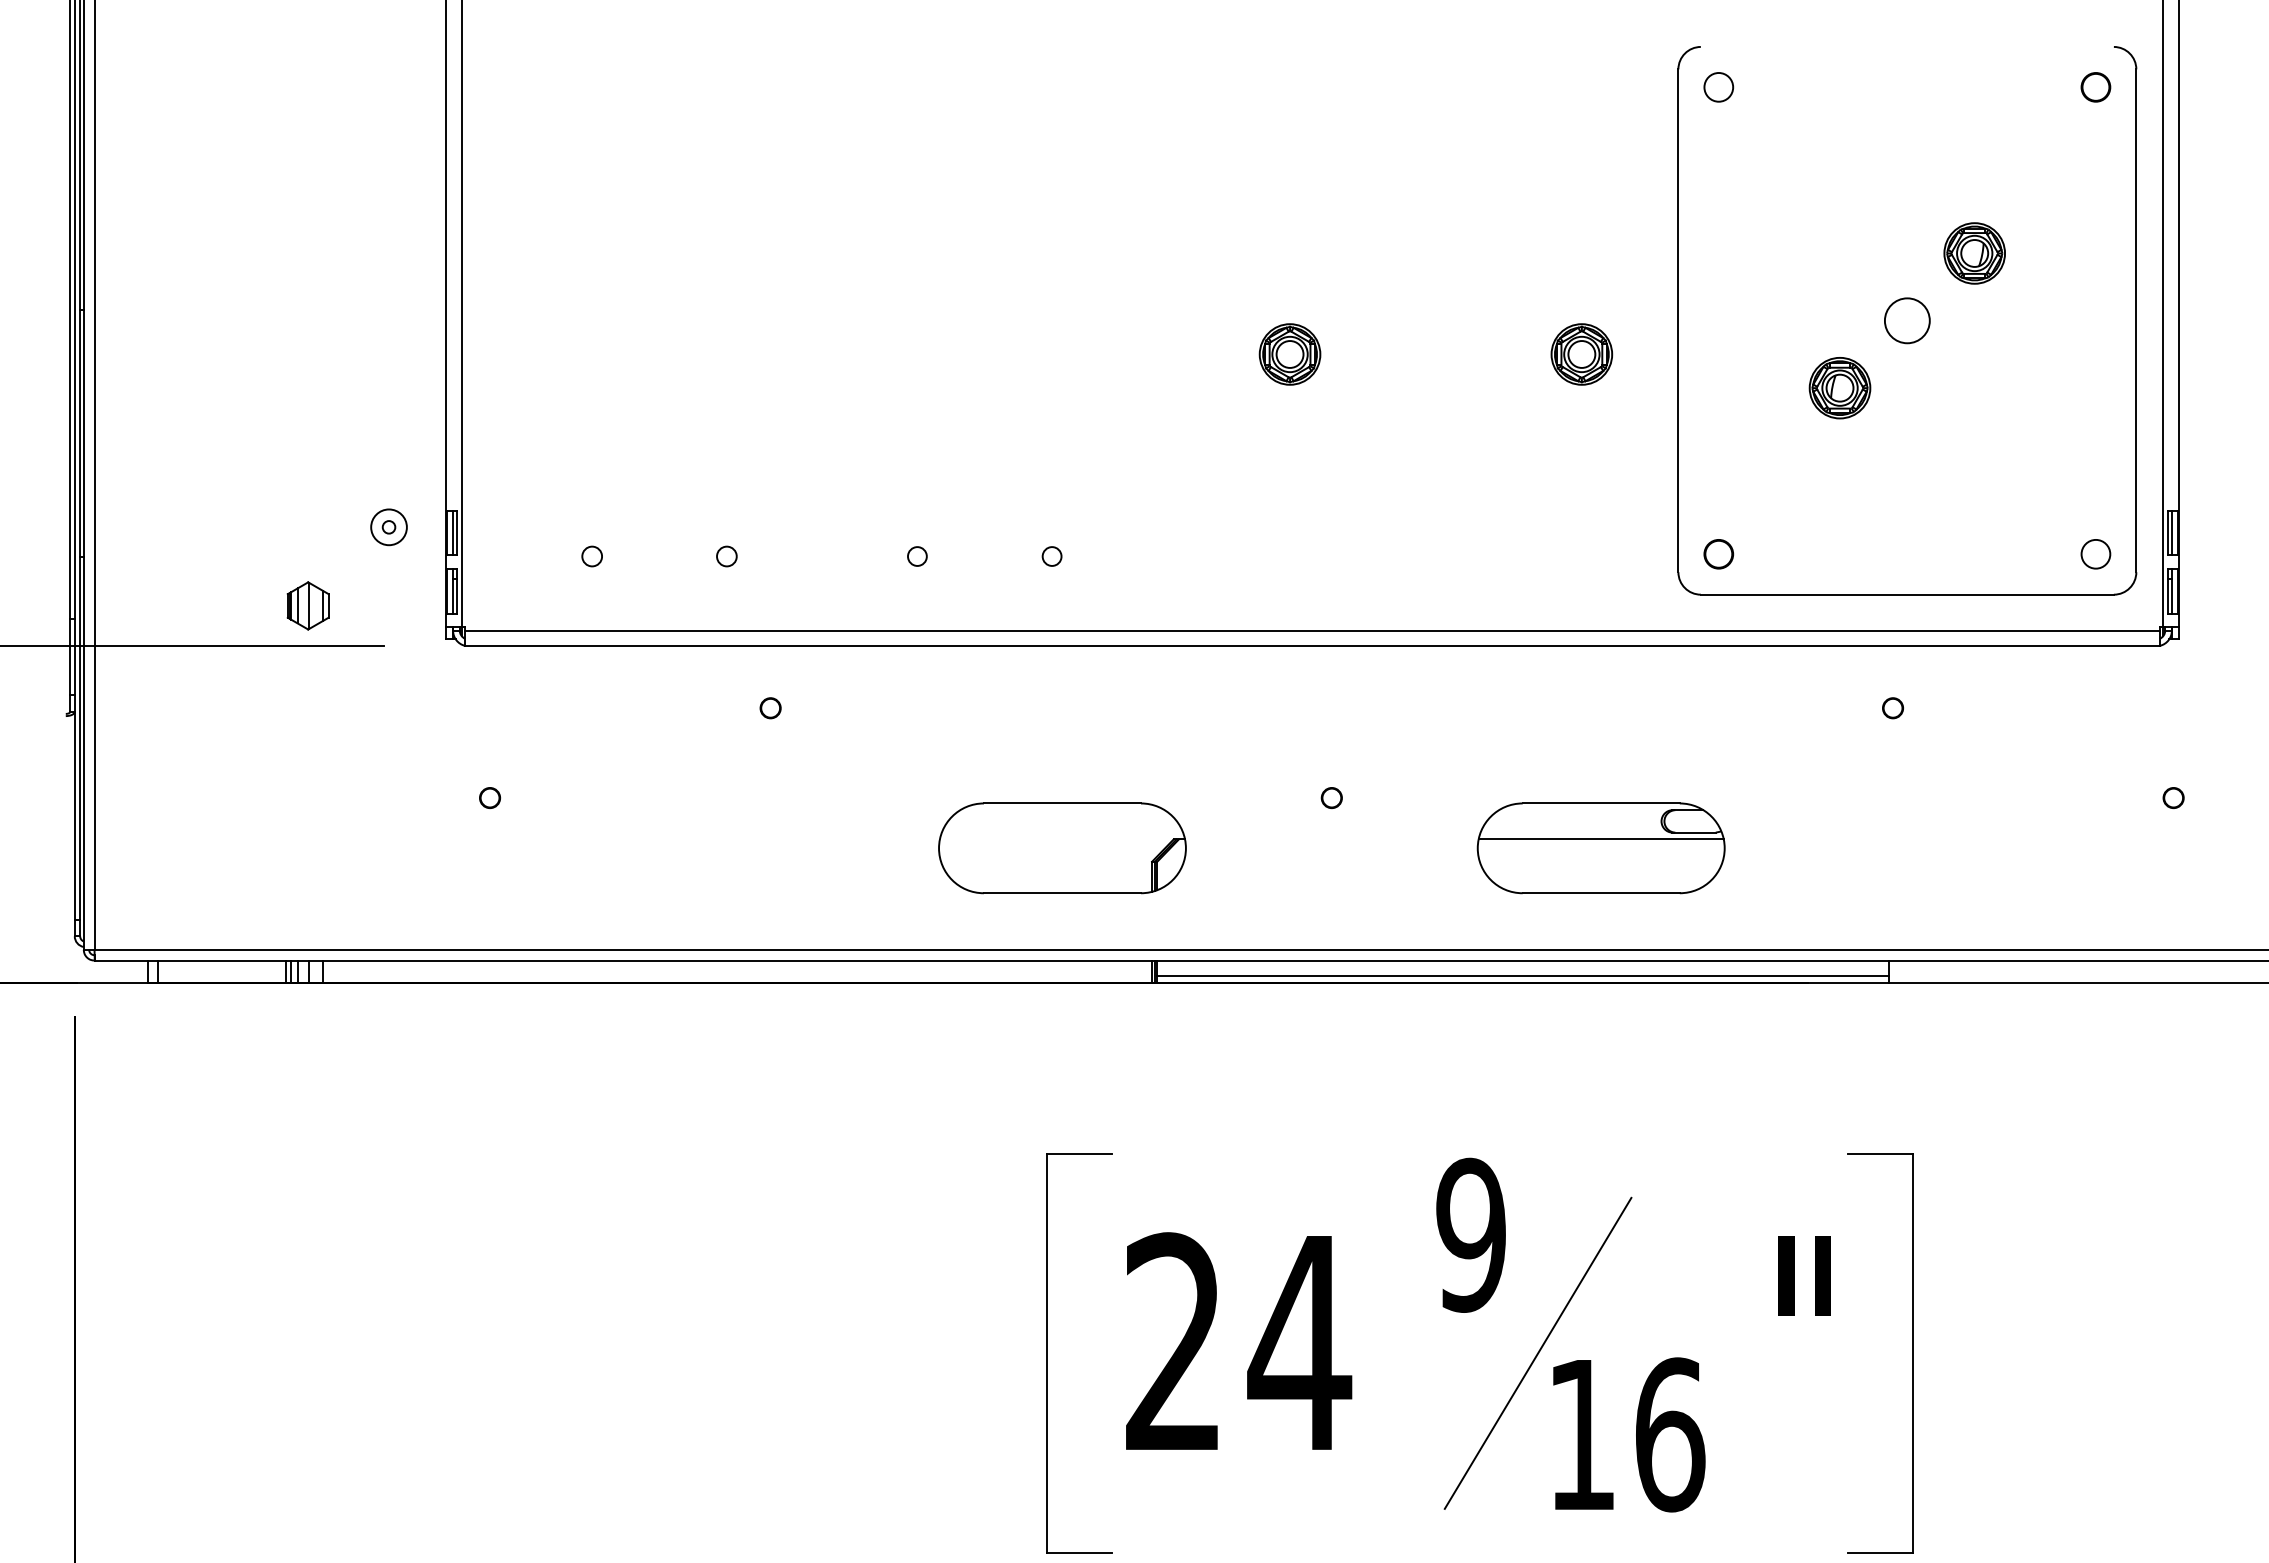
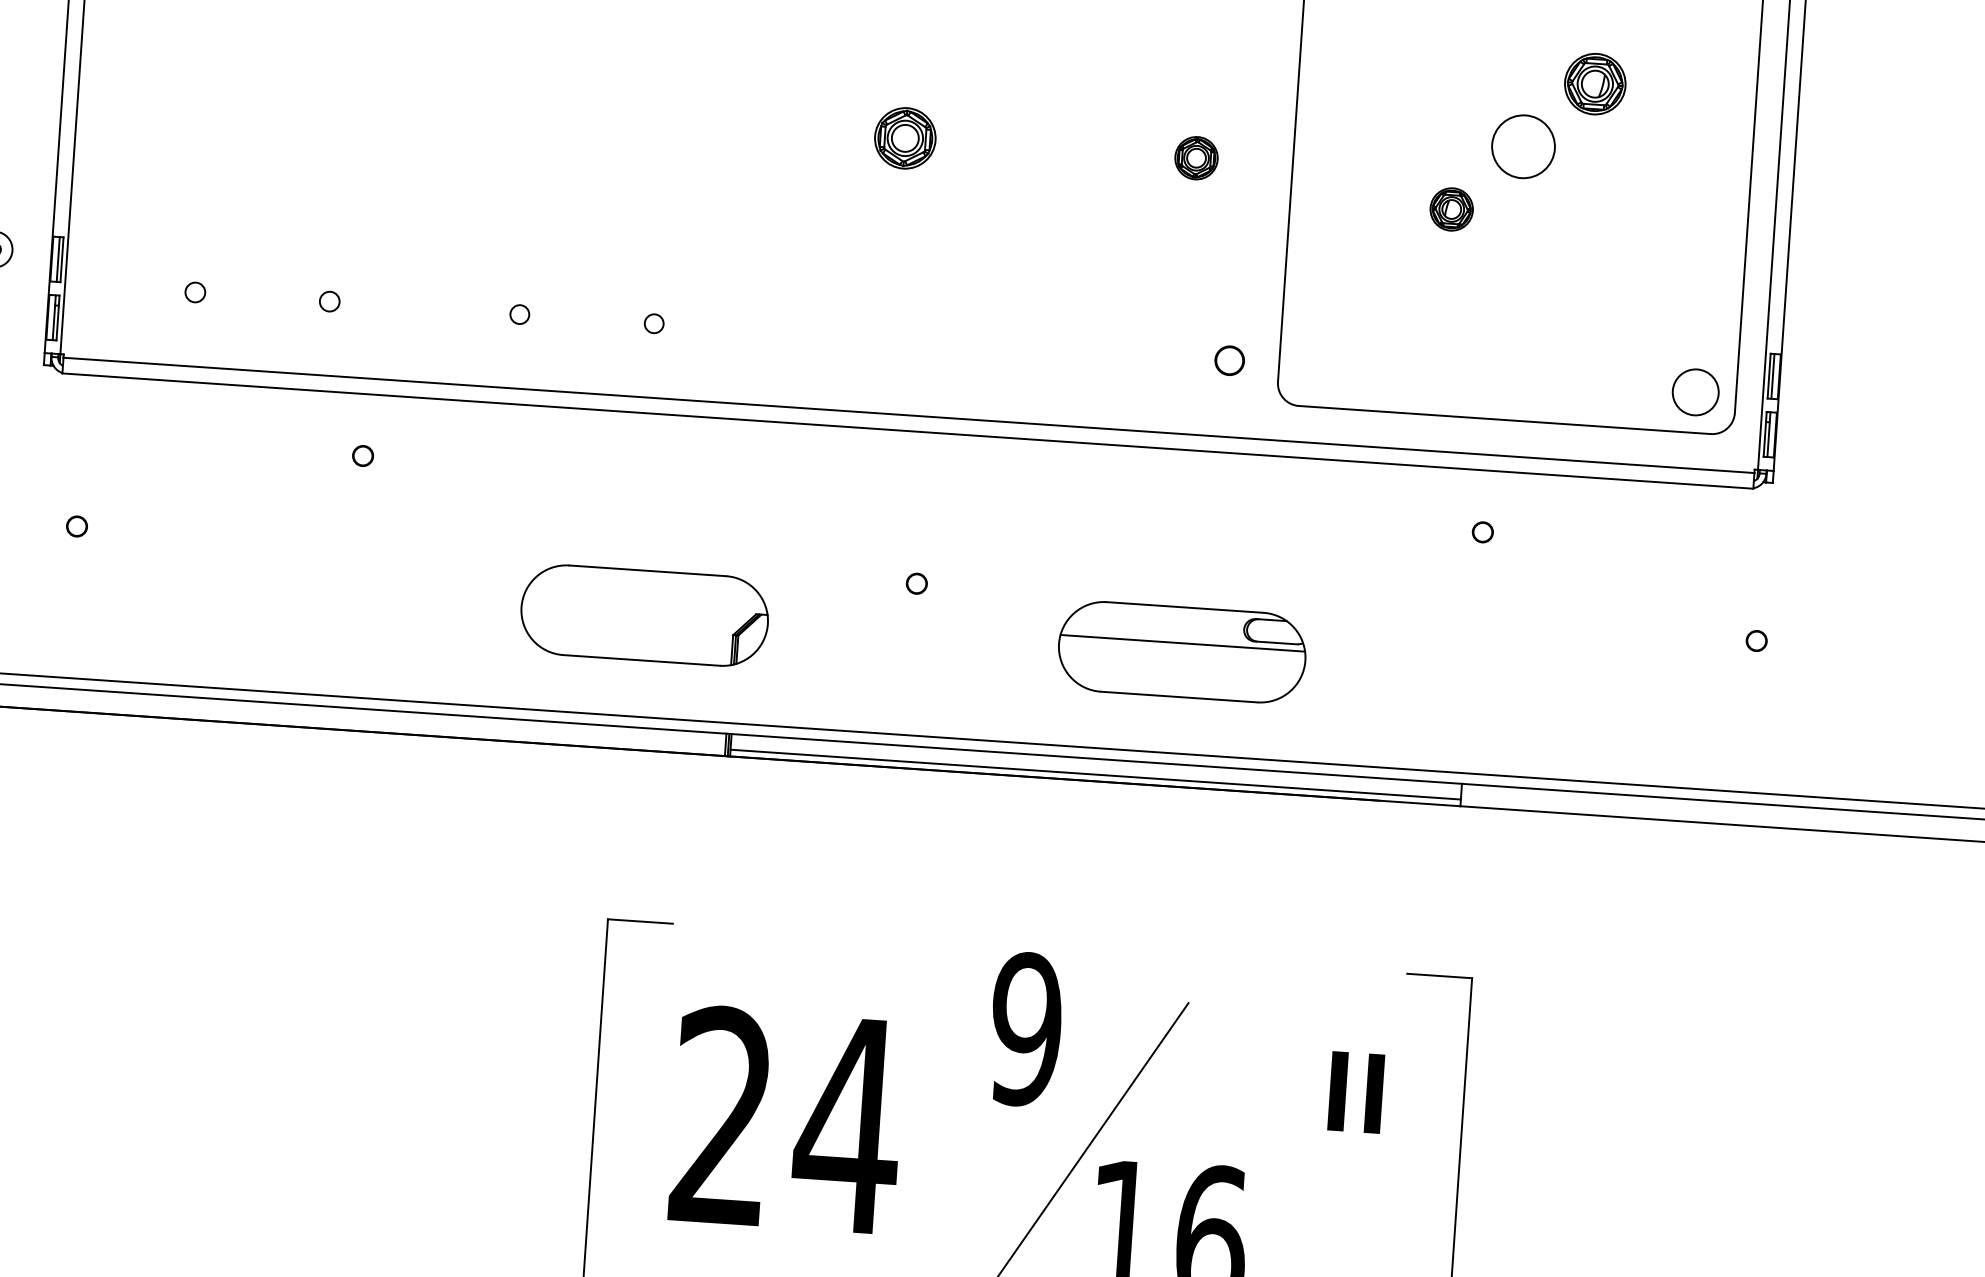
circle: (1906, 320) -> (1522, 146), size x1.4
part: (1581, 354) -> (1196, 158), size x0.7
part: (1839, 388) -> (1451, 209), size x0.7
part: (1718, 554) -> (1229, 360), moved
circle: (2095, 554) -> (1695, 392), size x1.6

